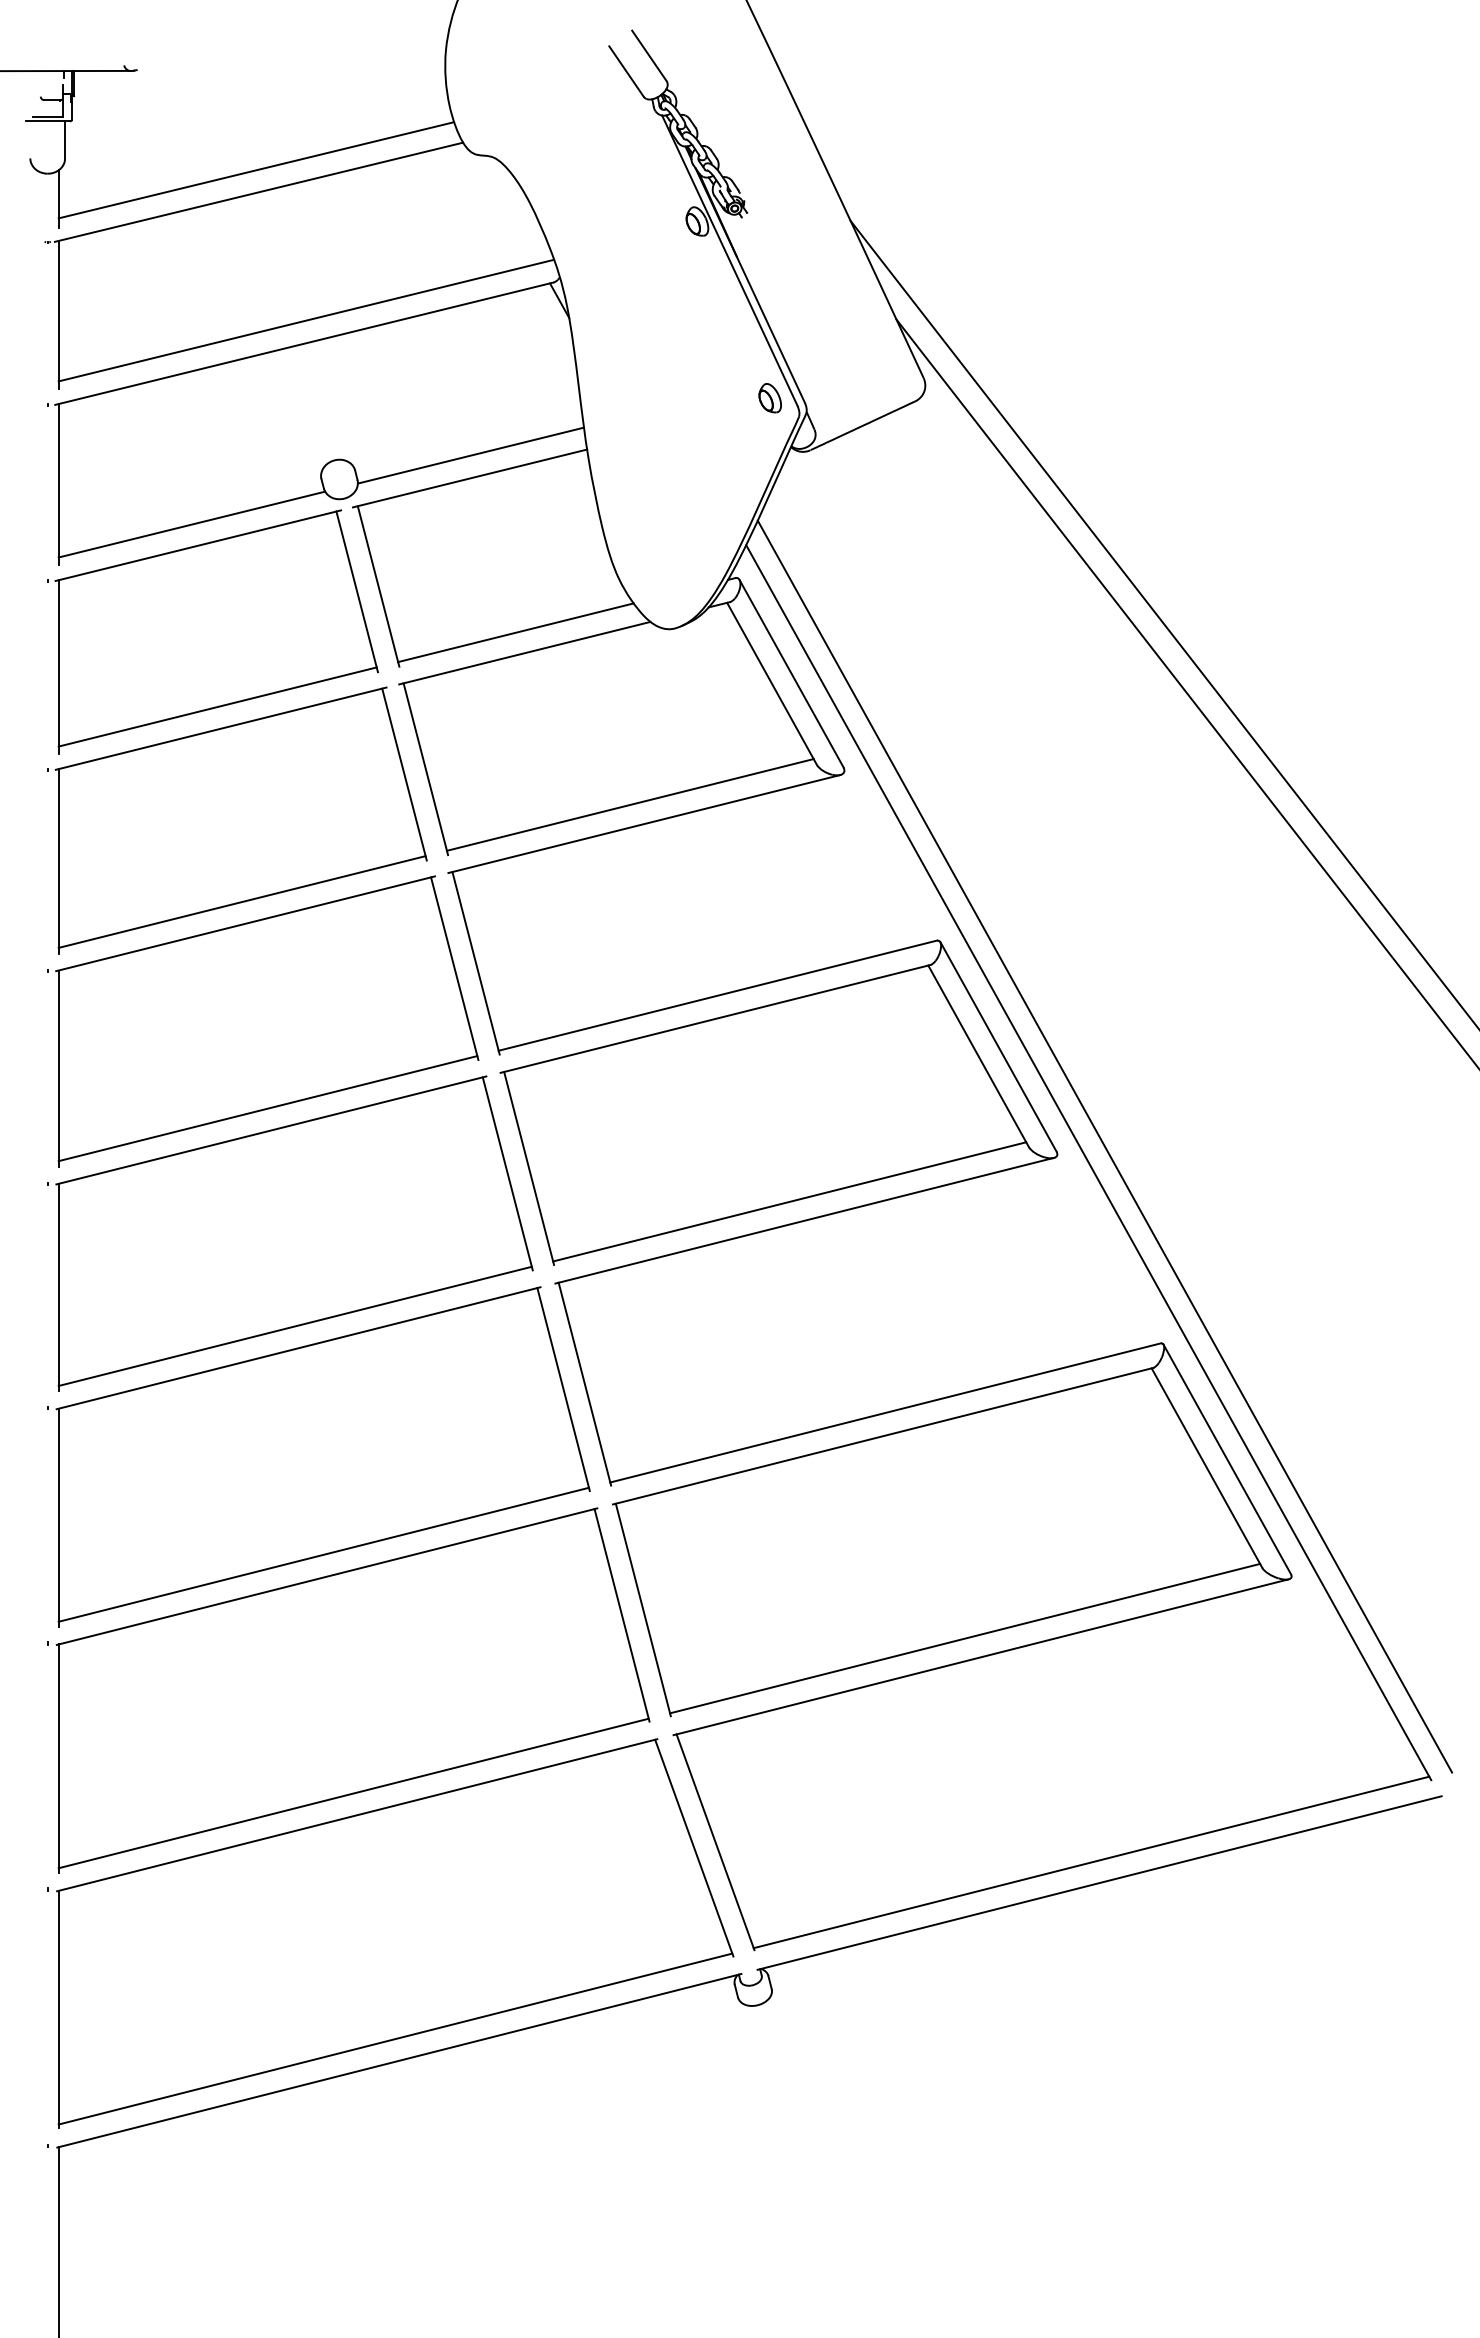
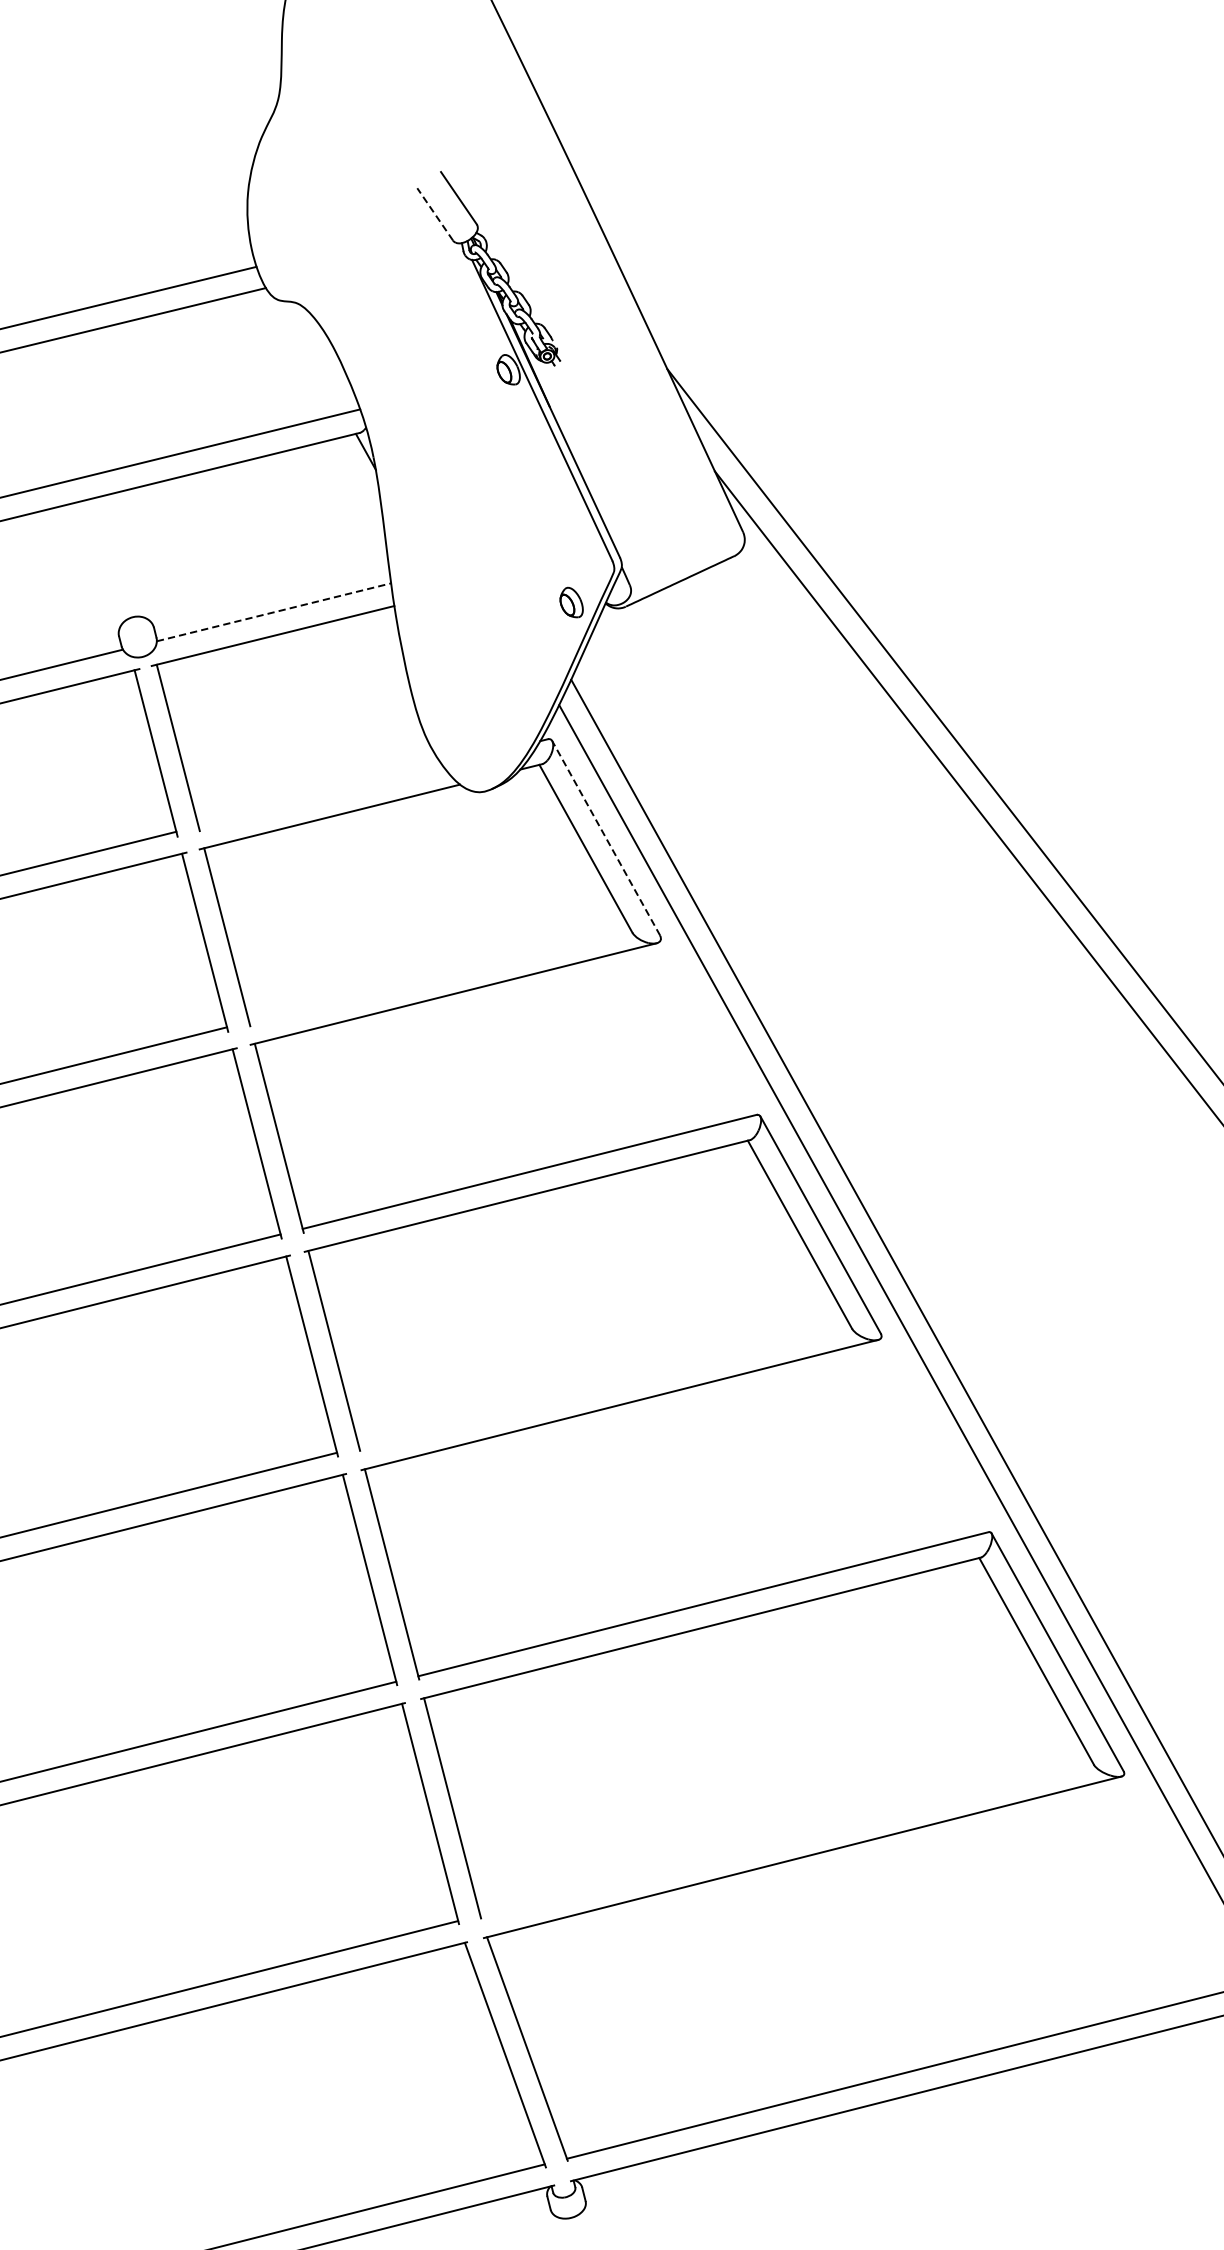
line: (626, 71) -> (435, 214), solid -> dashed
part: (769, 398) -> (570, 602), moved
line: (471, 455) -> (274, 612), solid -> dashed
line: (515, 632) -> (320, 795), removed
line: (791, 673) -> (606, 838), solid -> dashed
line: (629, 804) -> (438, 973), removed
line: (789, 1201) -> (604, 1385), removed
line: (965, 1638) -> (786, 1837), removed

